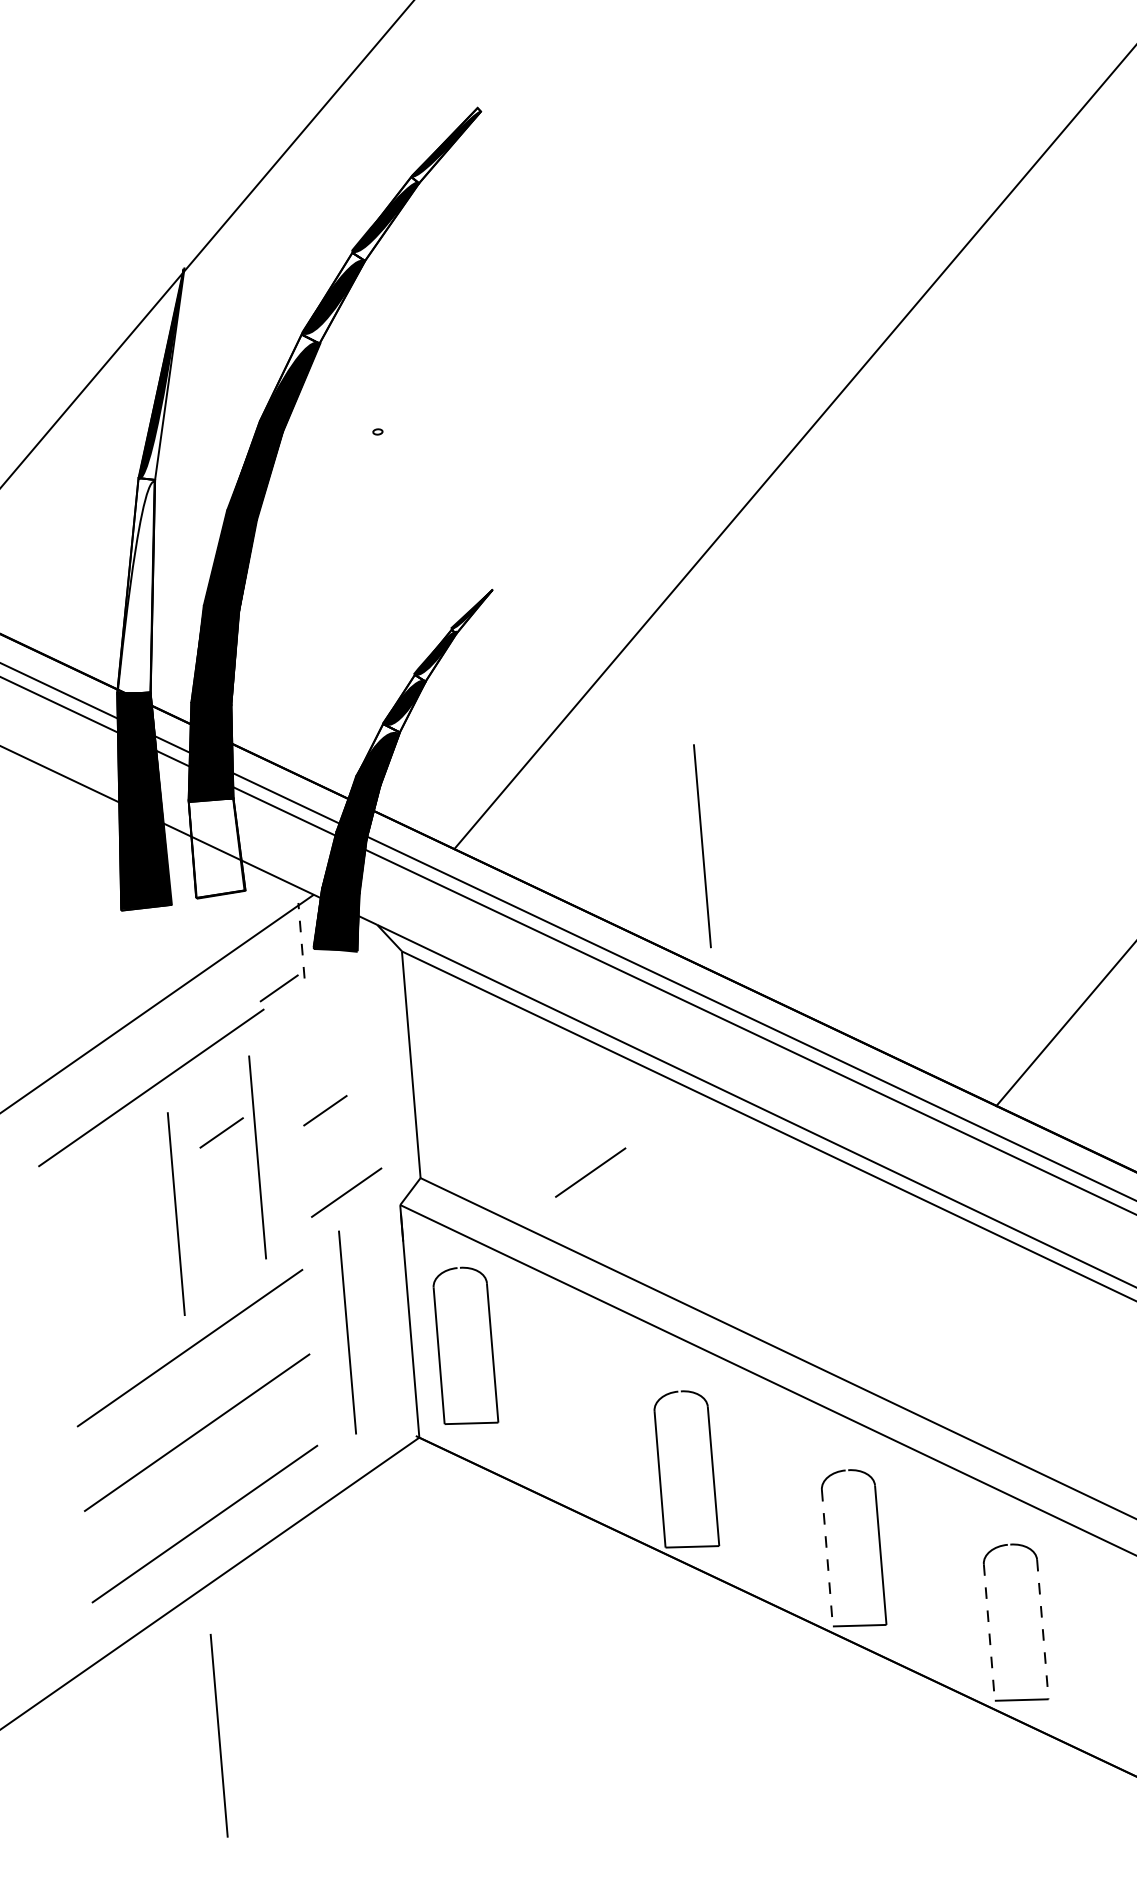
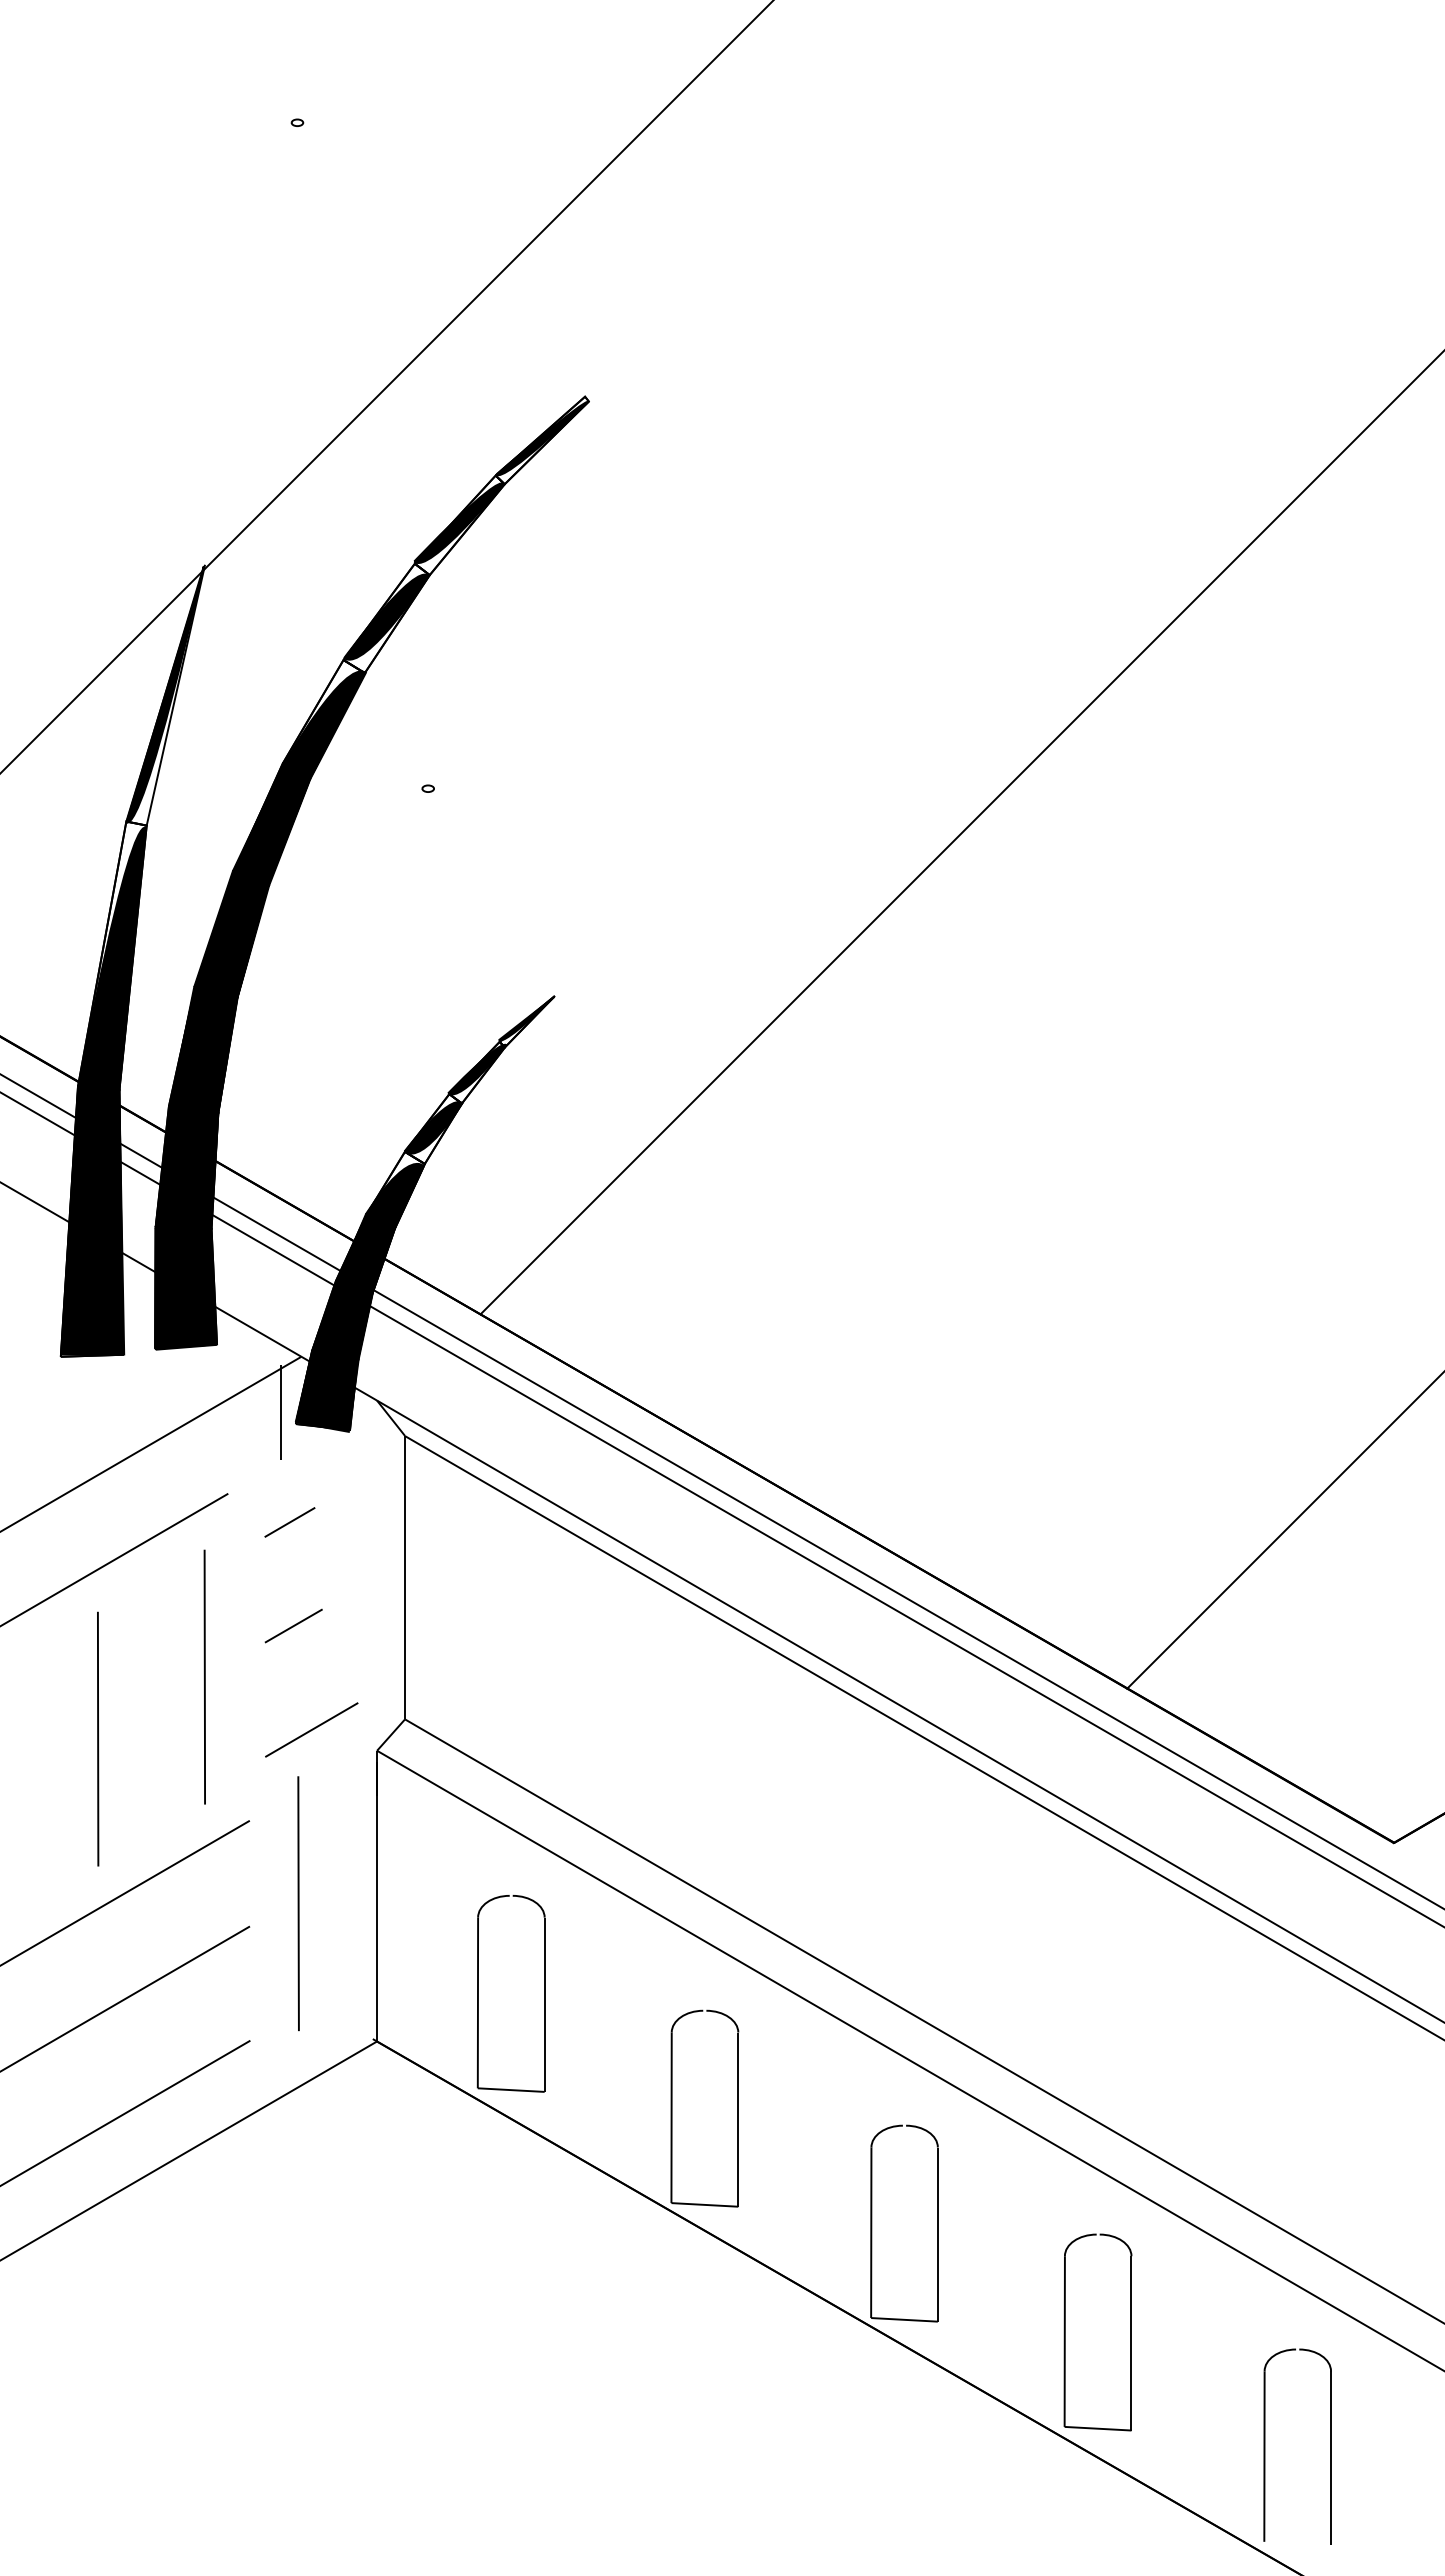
fill: (135, 587) -> (111, 957), added
line: (702, 845) -> (788, 1335), removed
fill: (216, 847) -> (185, 1288), added
line: (301, 940) -> (281, 1412), dashed -> solid
line: (278, 988) -> (289, 1522), moved
line: (221, 1132) -> (162, 1642), removed
line: (590, 1172) -> (616, 1729), removed
part: (438, 1348) -> (478, 1993), moved
line: (827, 1558) -> (871, 2233), dashed -> solid
line: (1042, 1629) -> (1131, 2343), dashed -> solid
line: (989, 1633) -> (1064, 2342), dashed -> solid
line: (219, 1735) -> (98, 2390), removed

